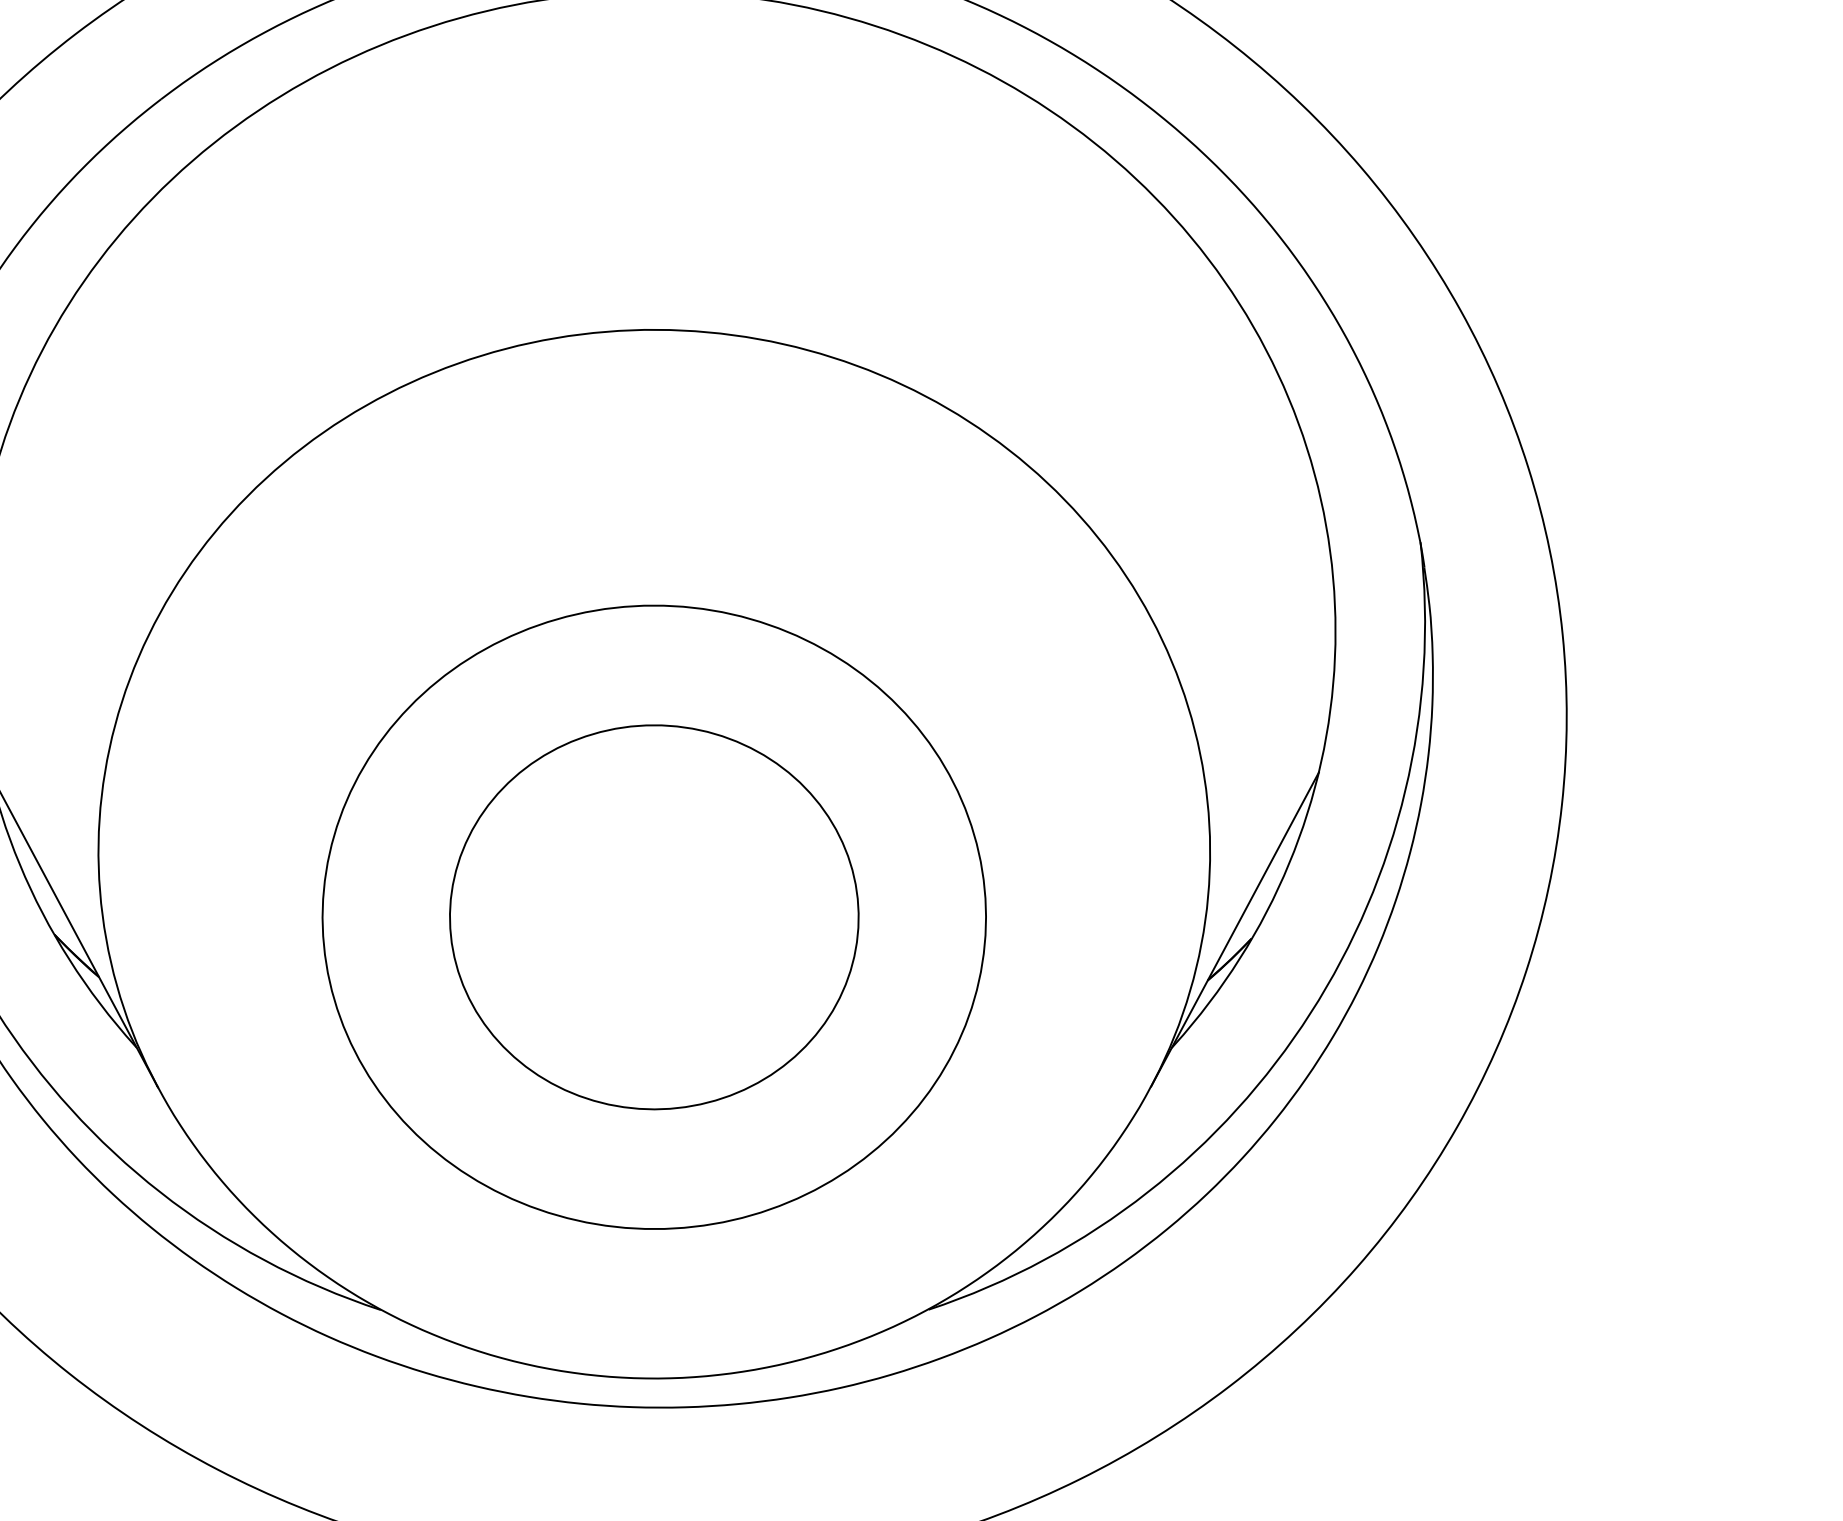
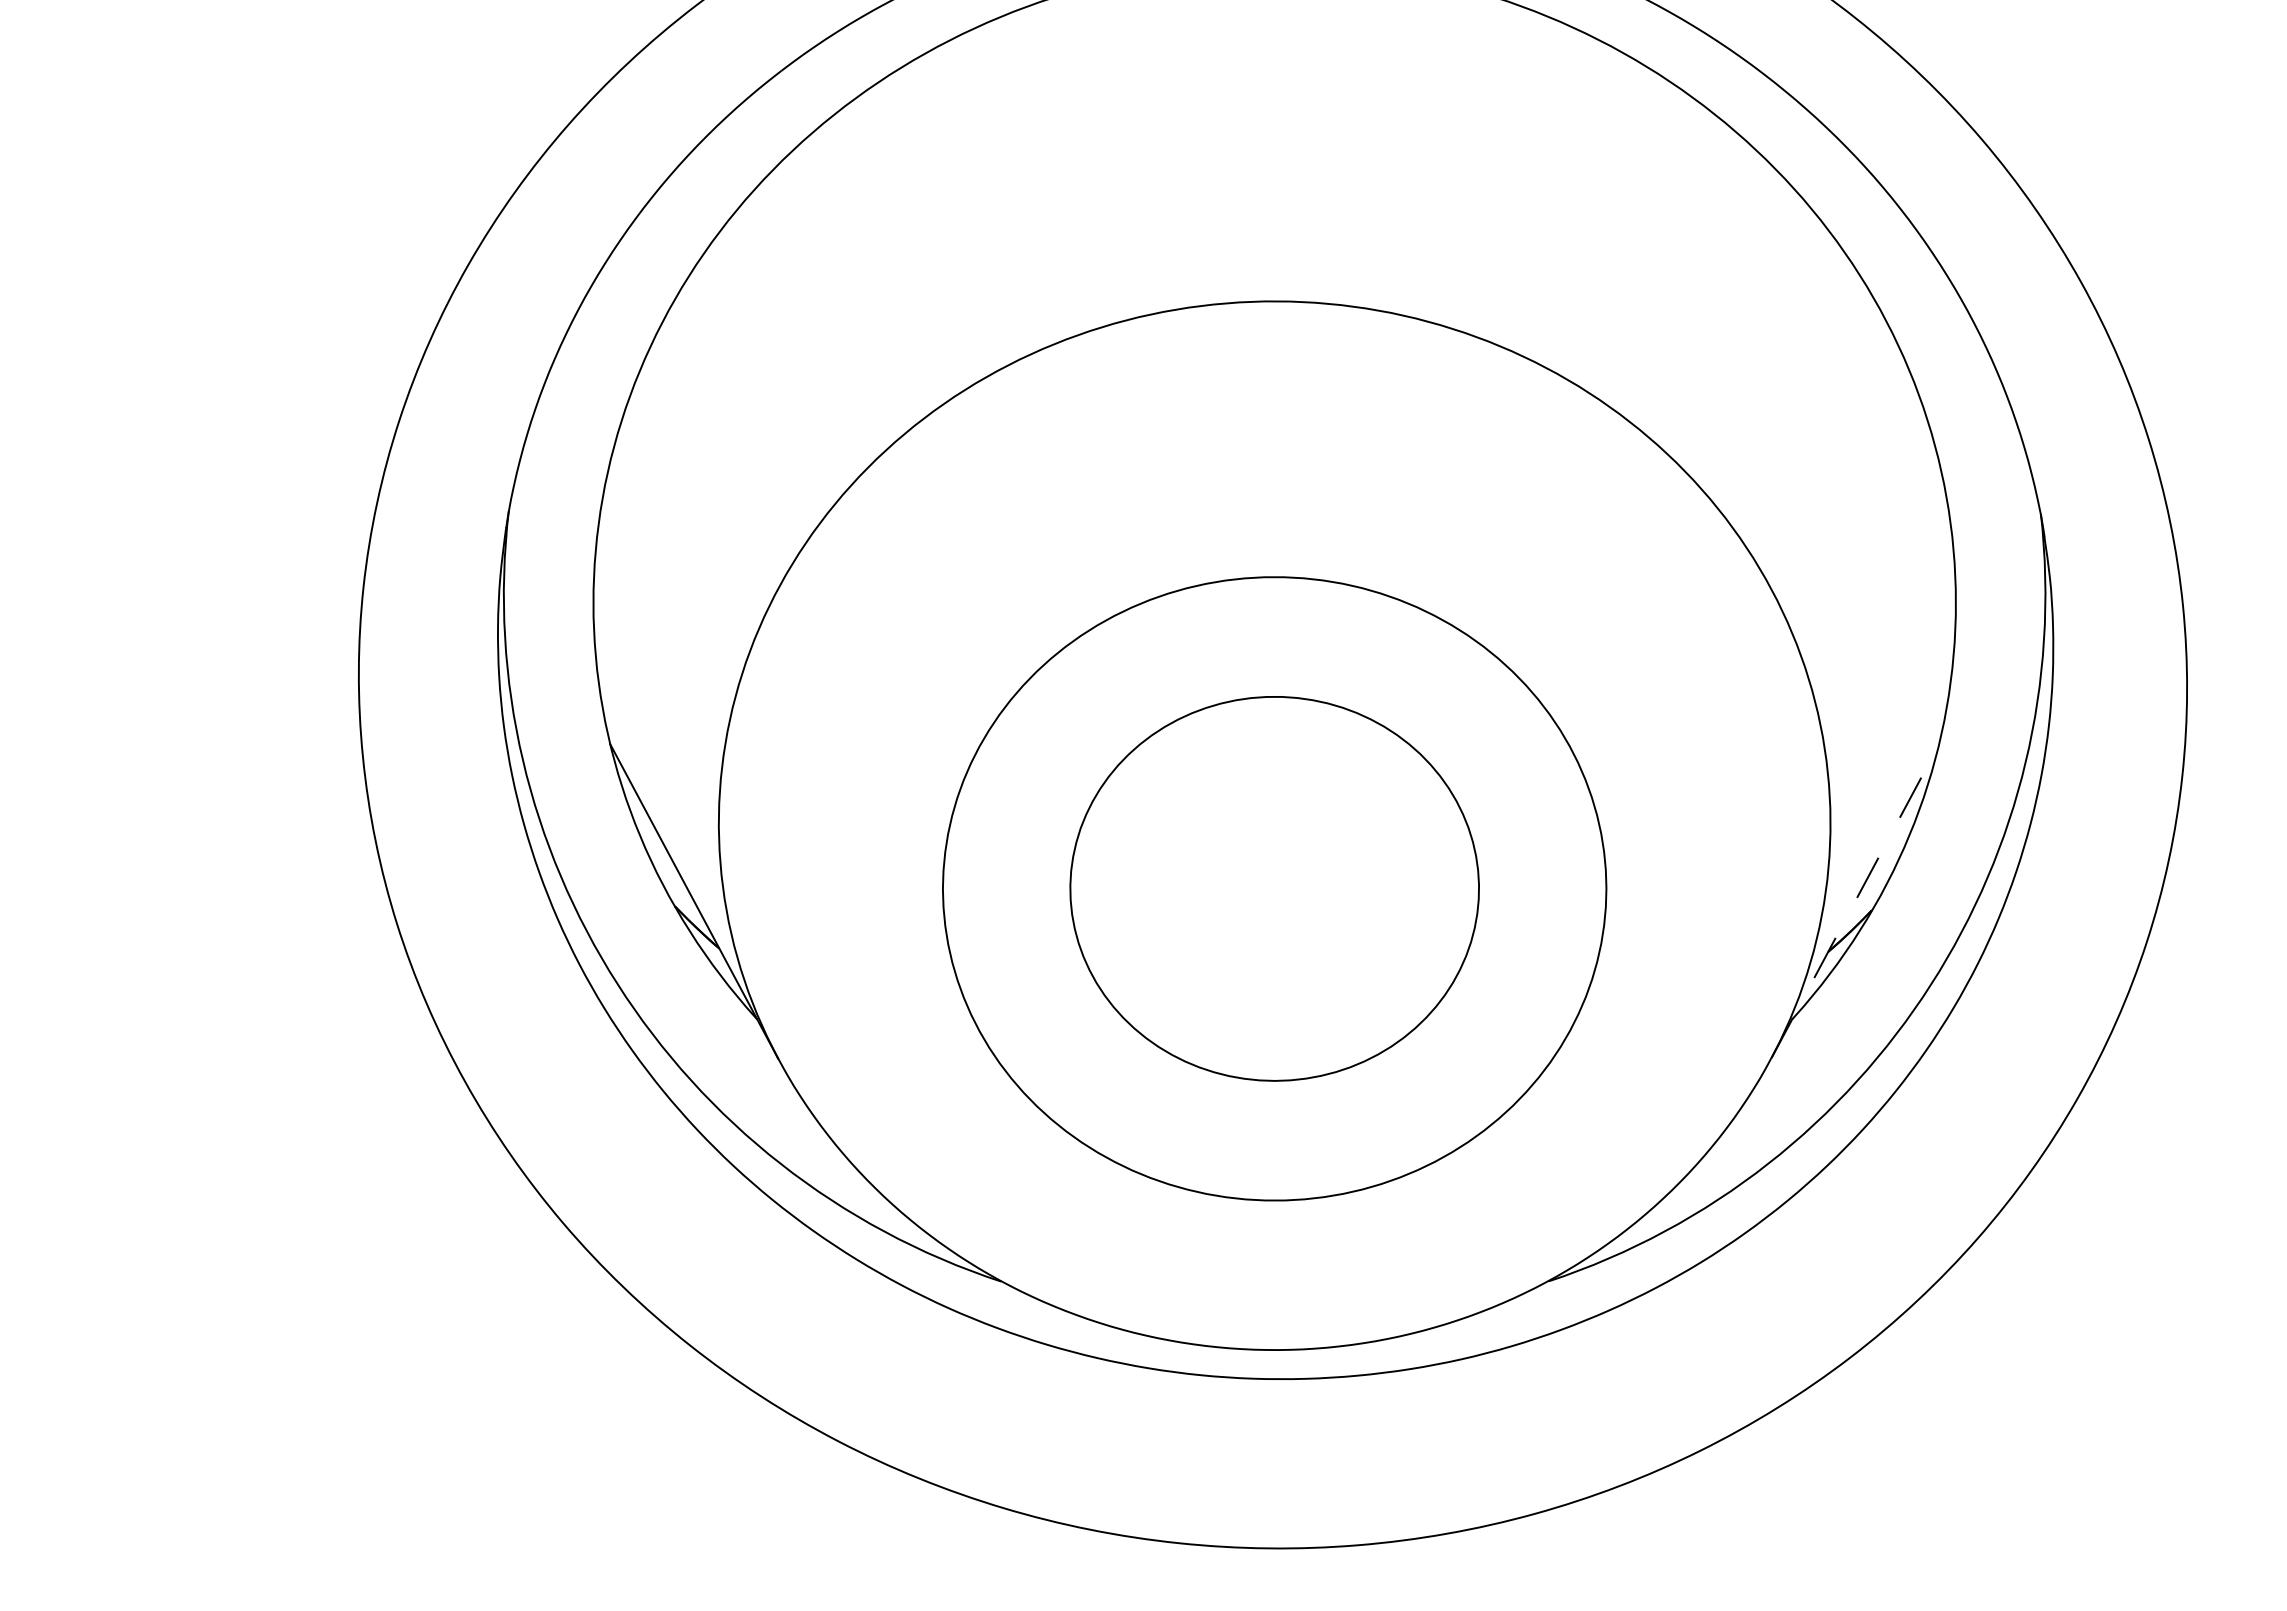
line: (1235, 929) -> (1855, 901), solid -> dashed

